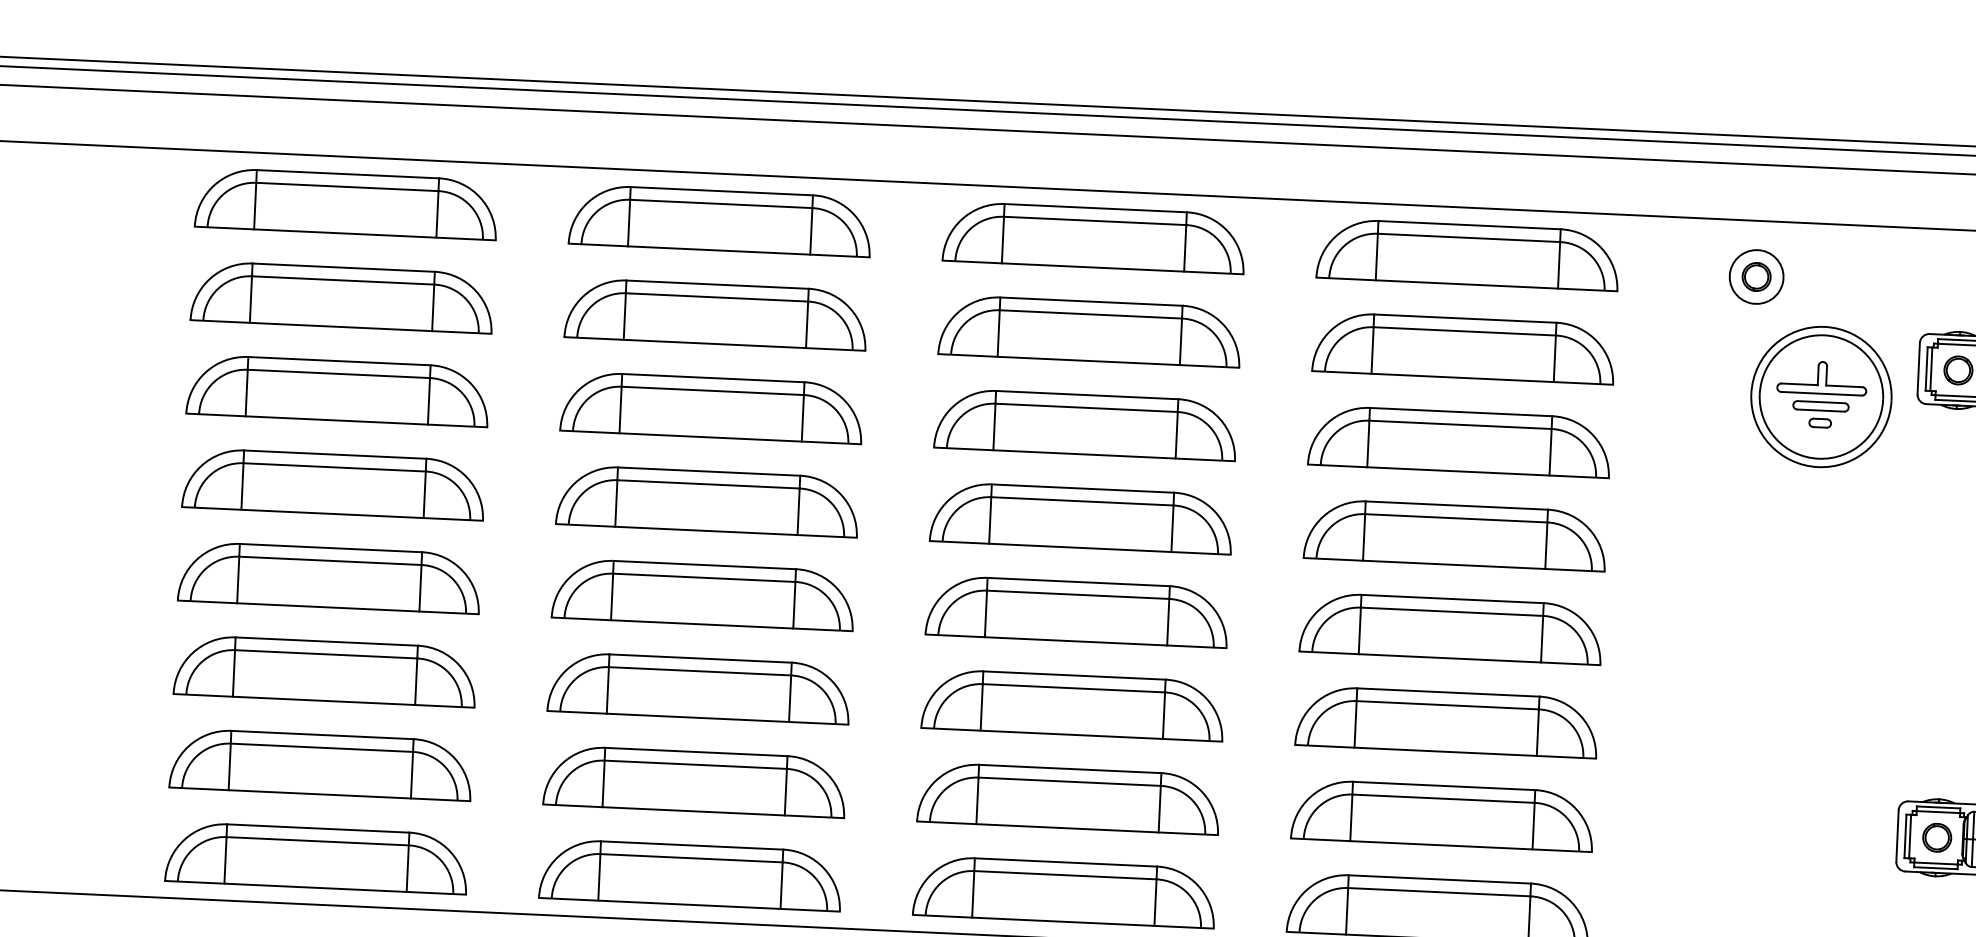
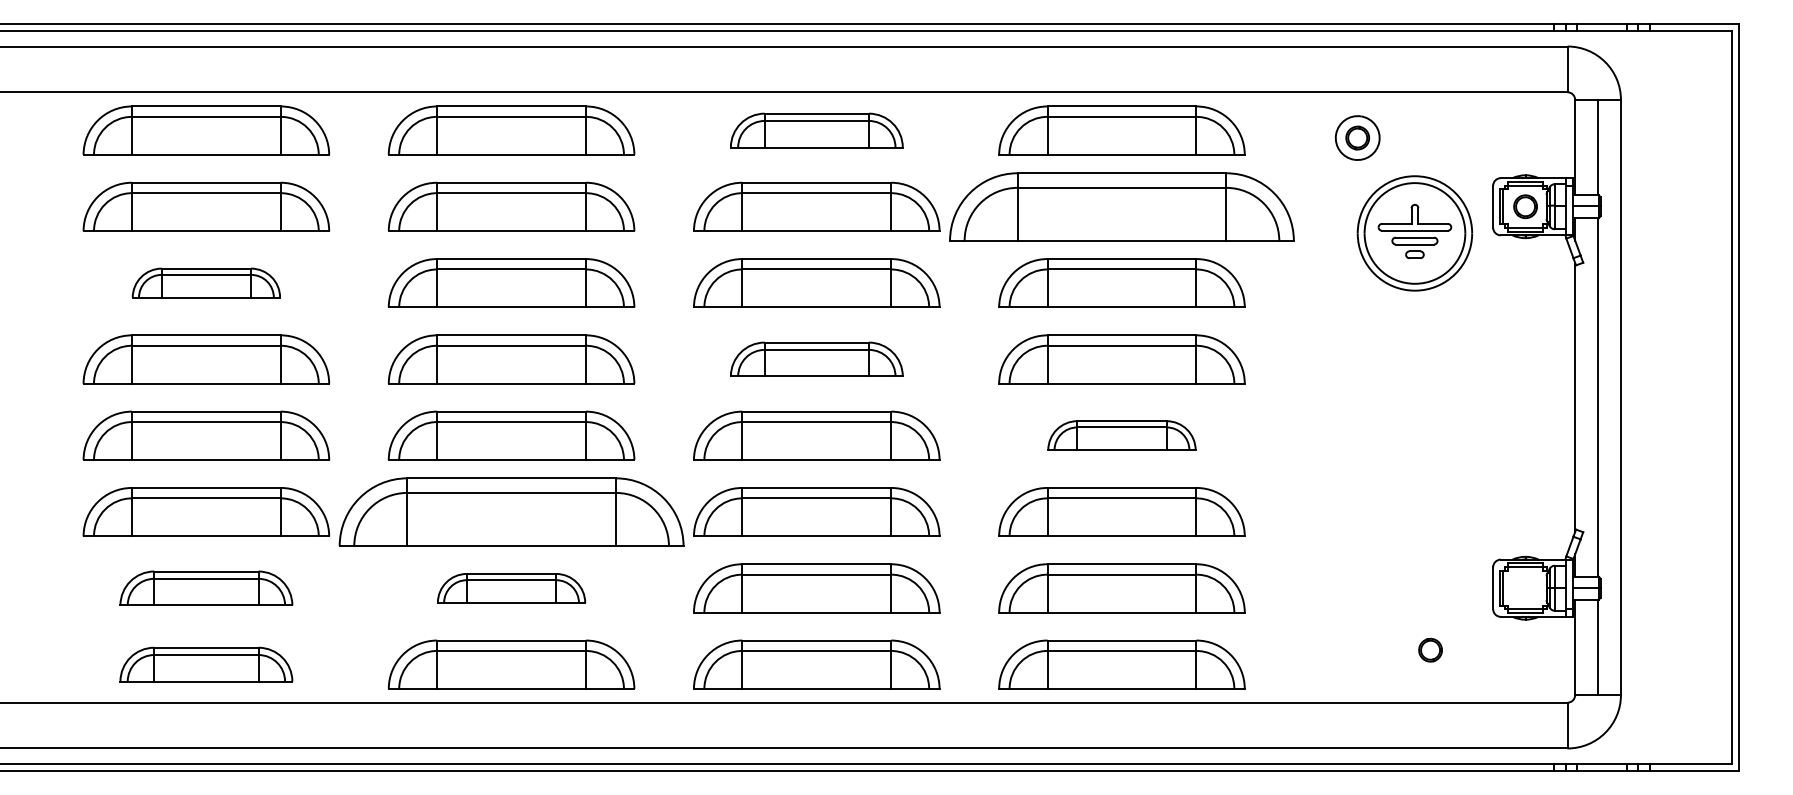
part: (1094, 237) -> (816, 130), size x0.7
part: (1463, 347) -> (1121, 206), size x1.4
part: (338, 389) -> (206, 282), size x0.6
part: (1081, 518) -> (816, 359), size x0.7
part: (1450, 628) -> (1121, 435), size x0.6
part: (699, 687) -> (511, 511), size x1.4
part: (321, 764) -> (206, 588), size x0.7
part: (694, 781) -> (511, 588), size x0.6
part: (1937, 836) -> (1430, 649), moved
part: (317, 857) -> (206, 664), size x0.7

